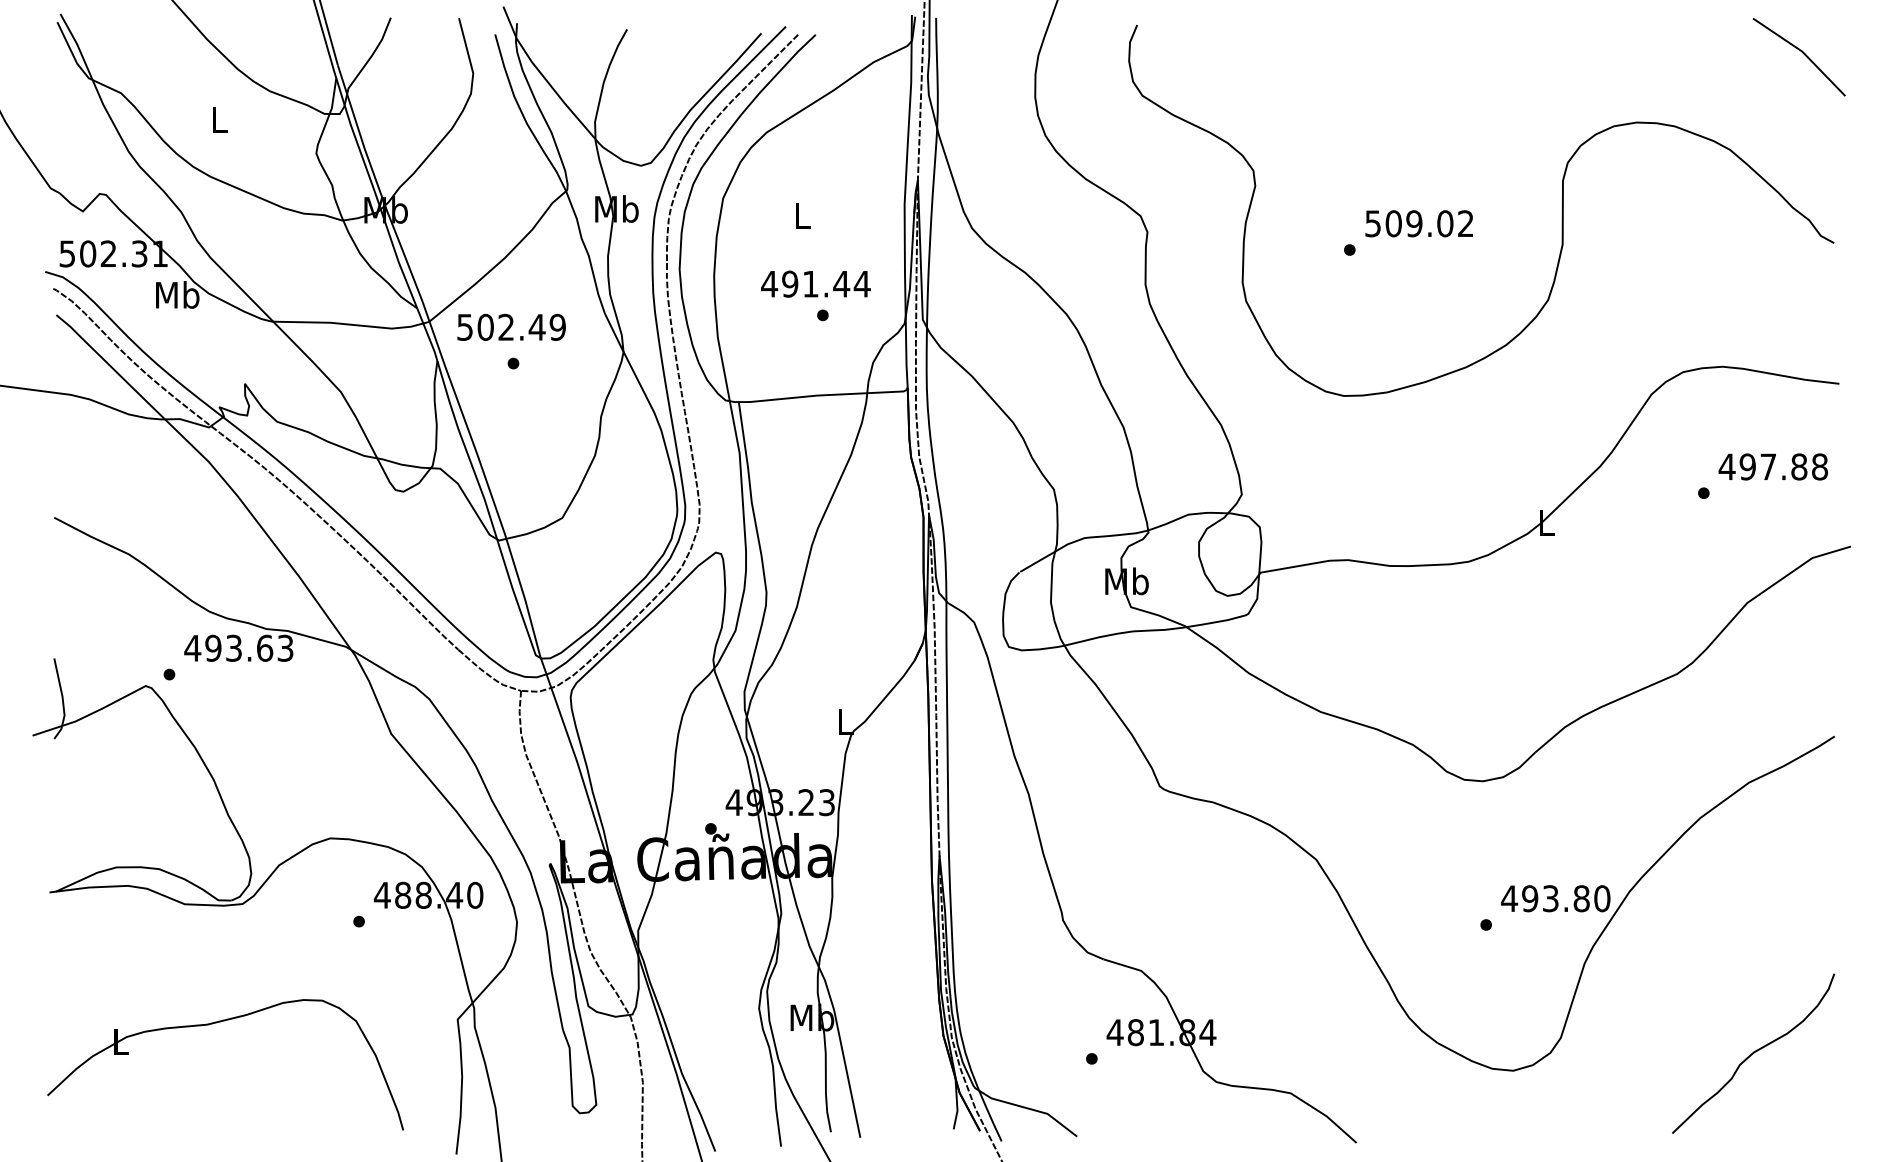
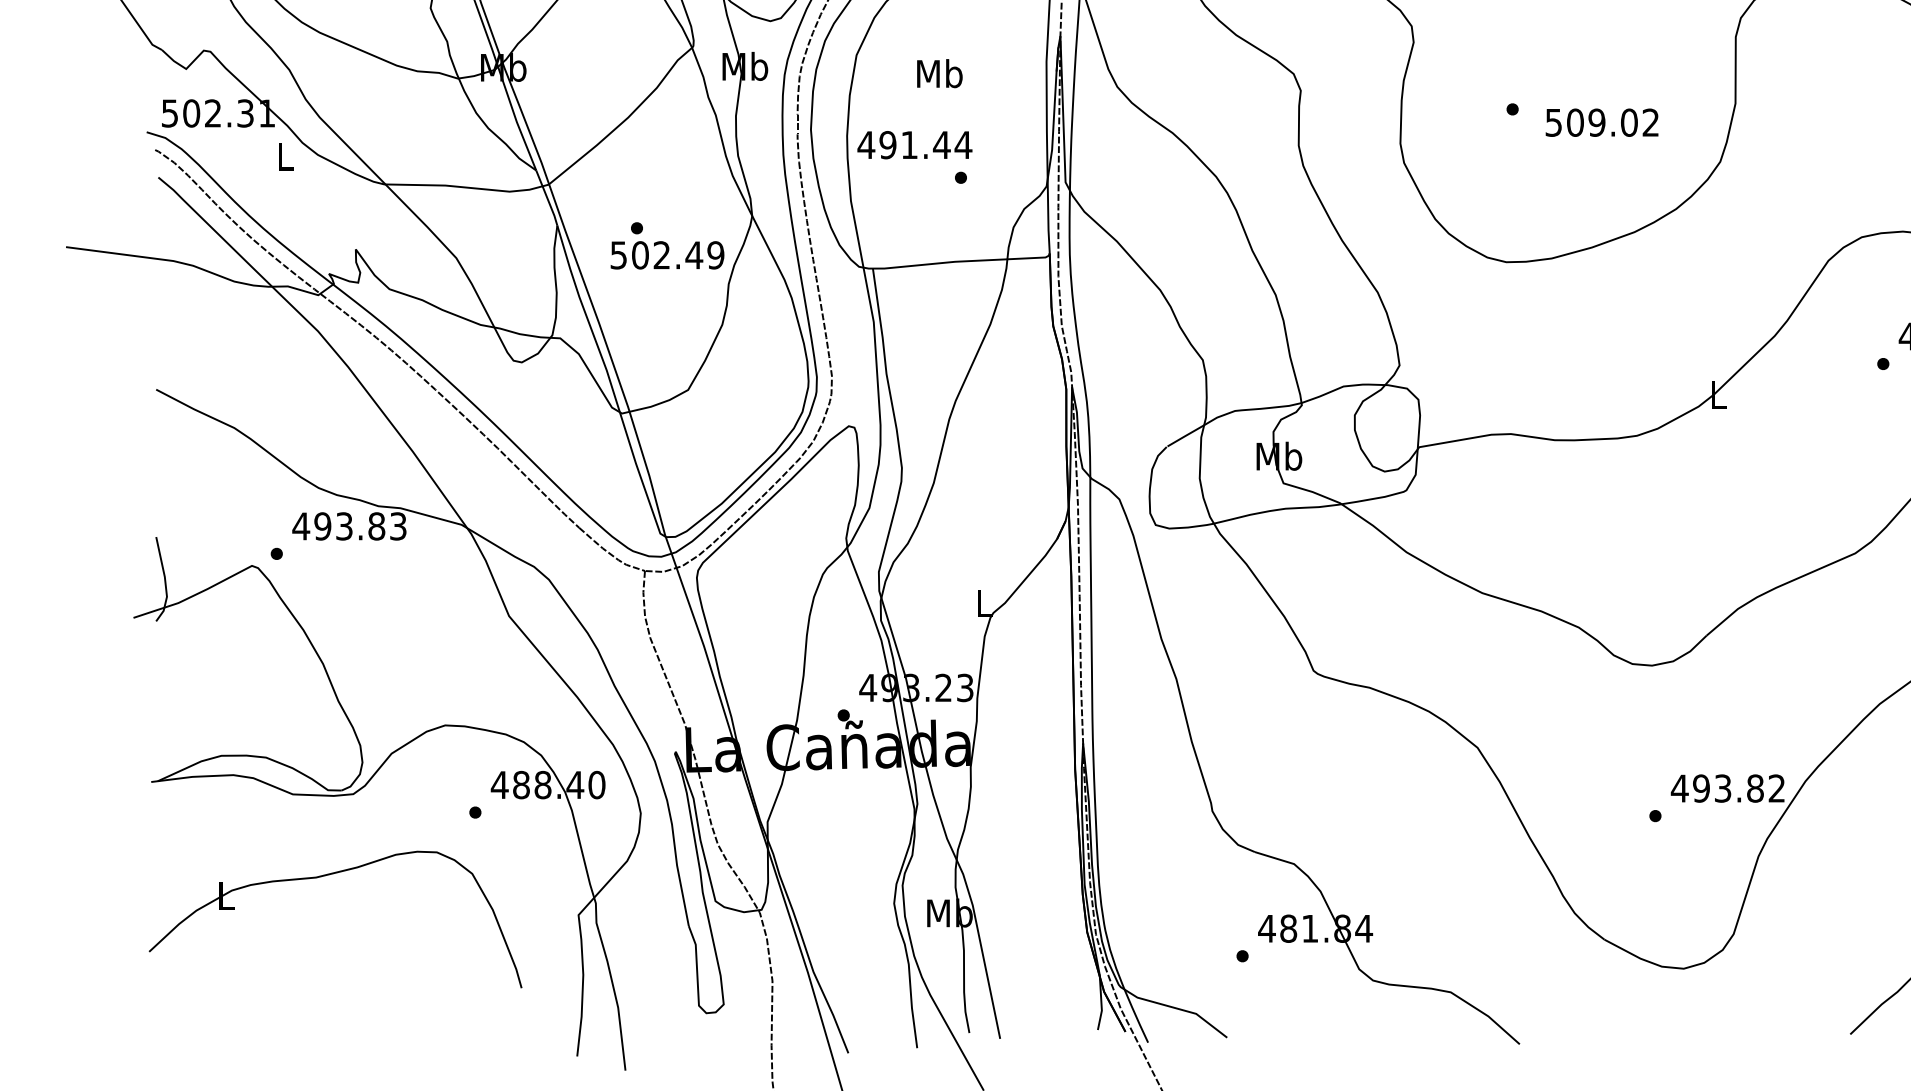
text: (802, 215) -> (939, 73), L -> Mb
text: (1418, 223) -> (1601, 122), moved
text: (815, 283) -> (914, 144), moved
text: (177, 294) -> (285, 155), Mb -> L
text: (511, 326) -> (667, 254), moved
text: (265, 647) -> (377, 525), 493.63 -> 493.83
text: (1602, 898) -> (1777, 788), 493.80 -> 493.82
part: (216, 1023) -> (326, 876), moved

